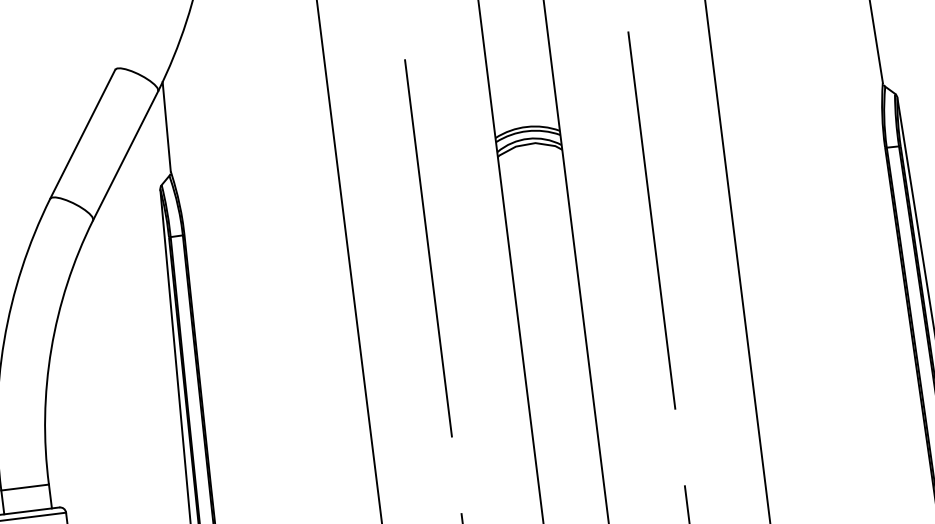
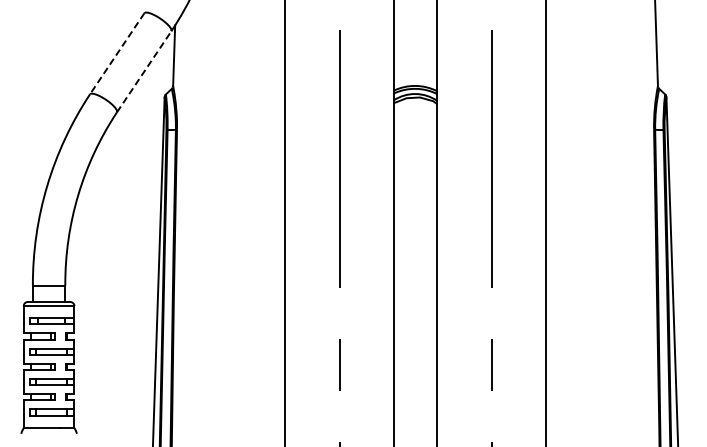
line: (83, 133) -> (117, 53), solid -> dashed
line: (126, 155) -> (144, 71), solid -> dashed

